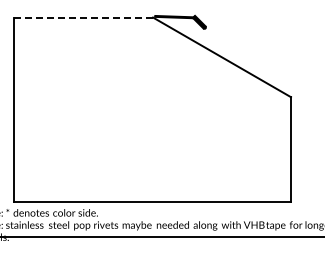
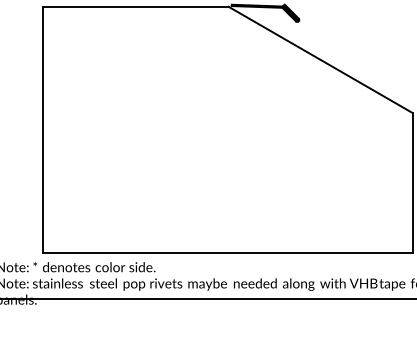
line: (83, 17) -> (136, 6), dashed -> solid

